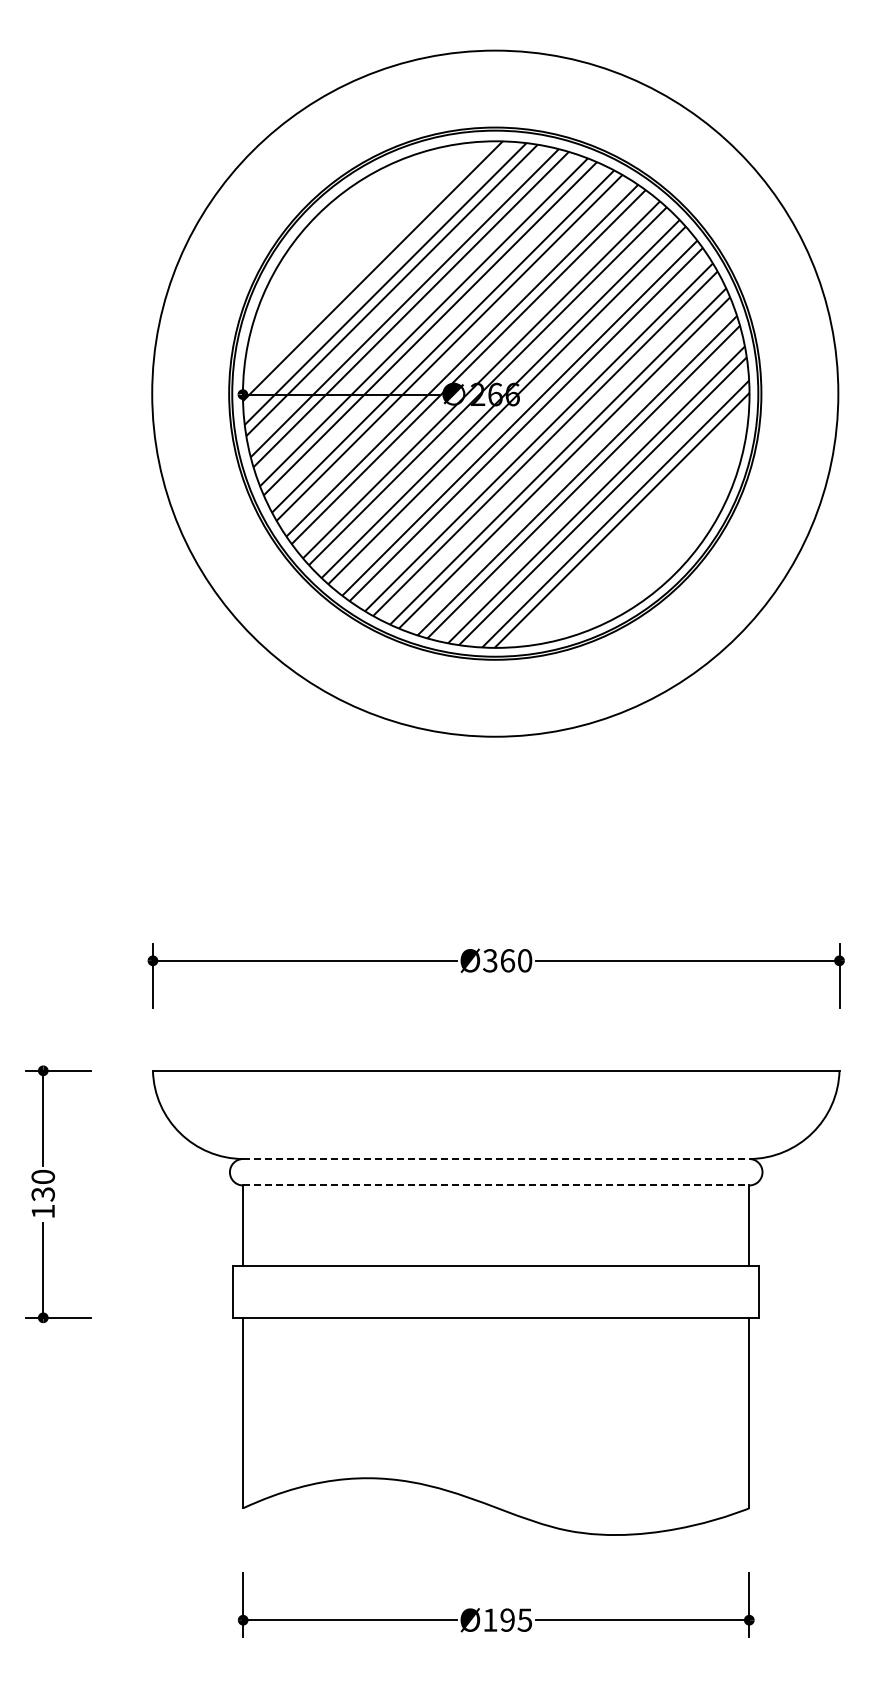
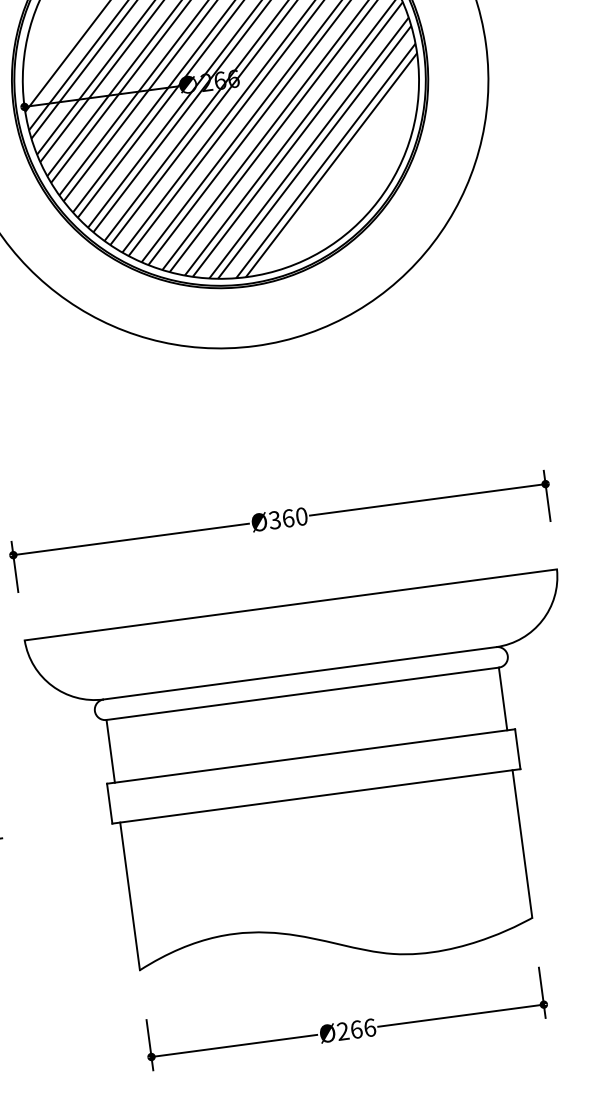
line: (496, 1159) -> (300, 673), dashed -> solid
line: (496, 1185) -> (302, 693), dashed -> solid
text: (507, 1619) -> (356, 1029), Ø195 -> Ø266

